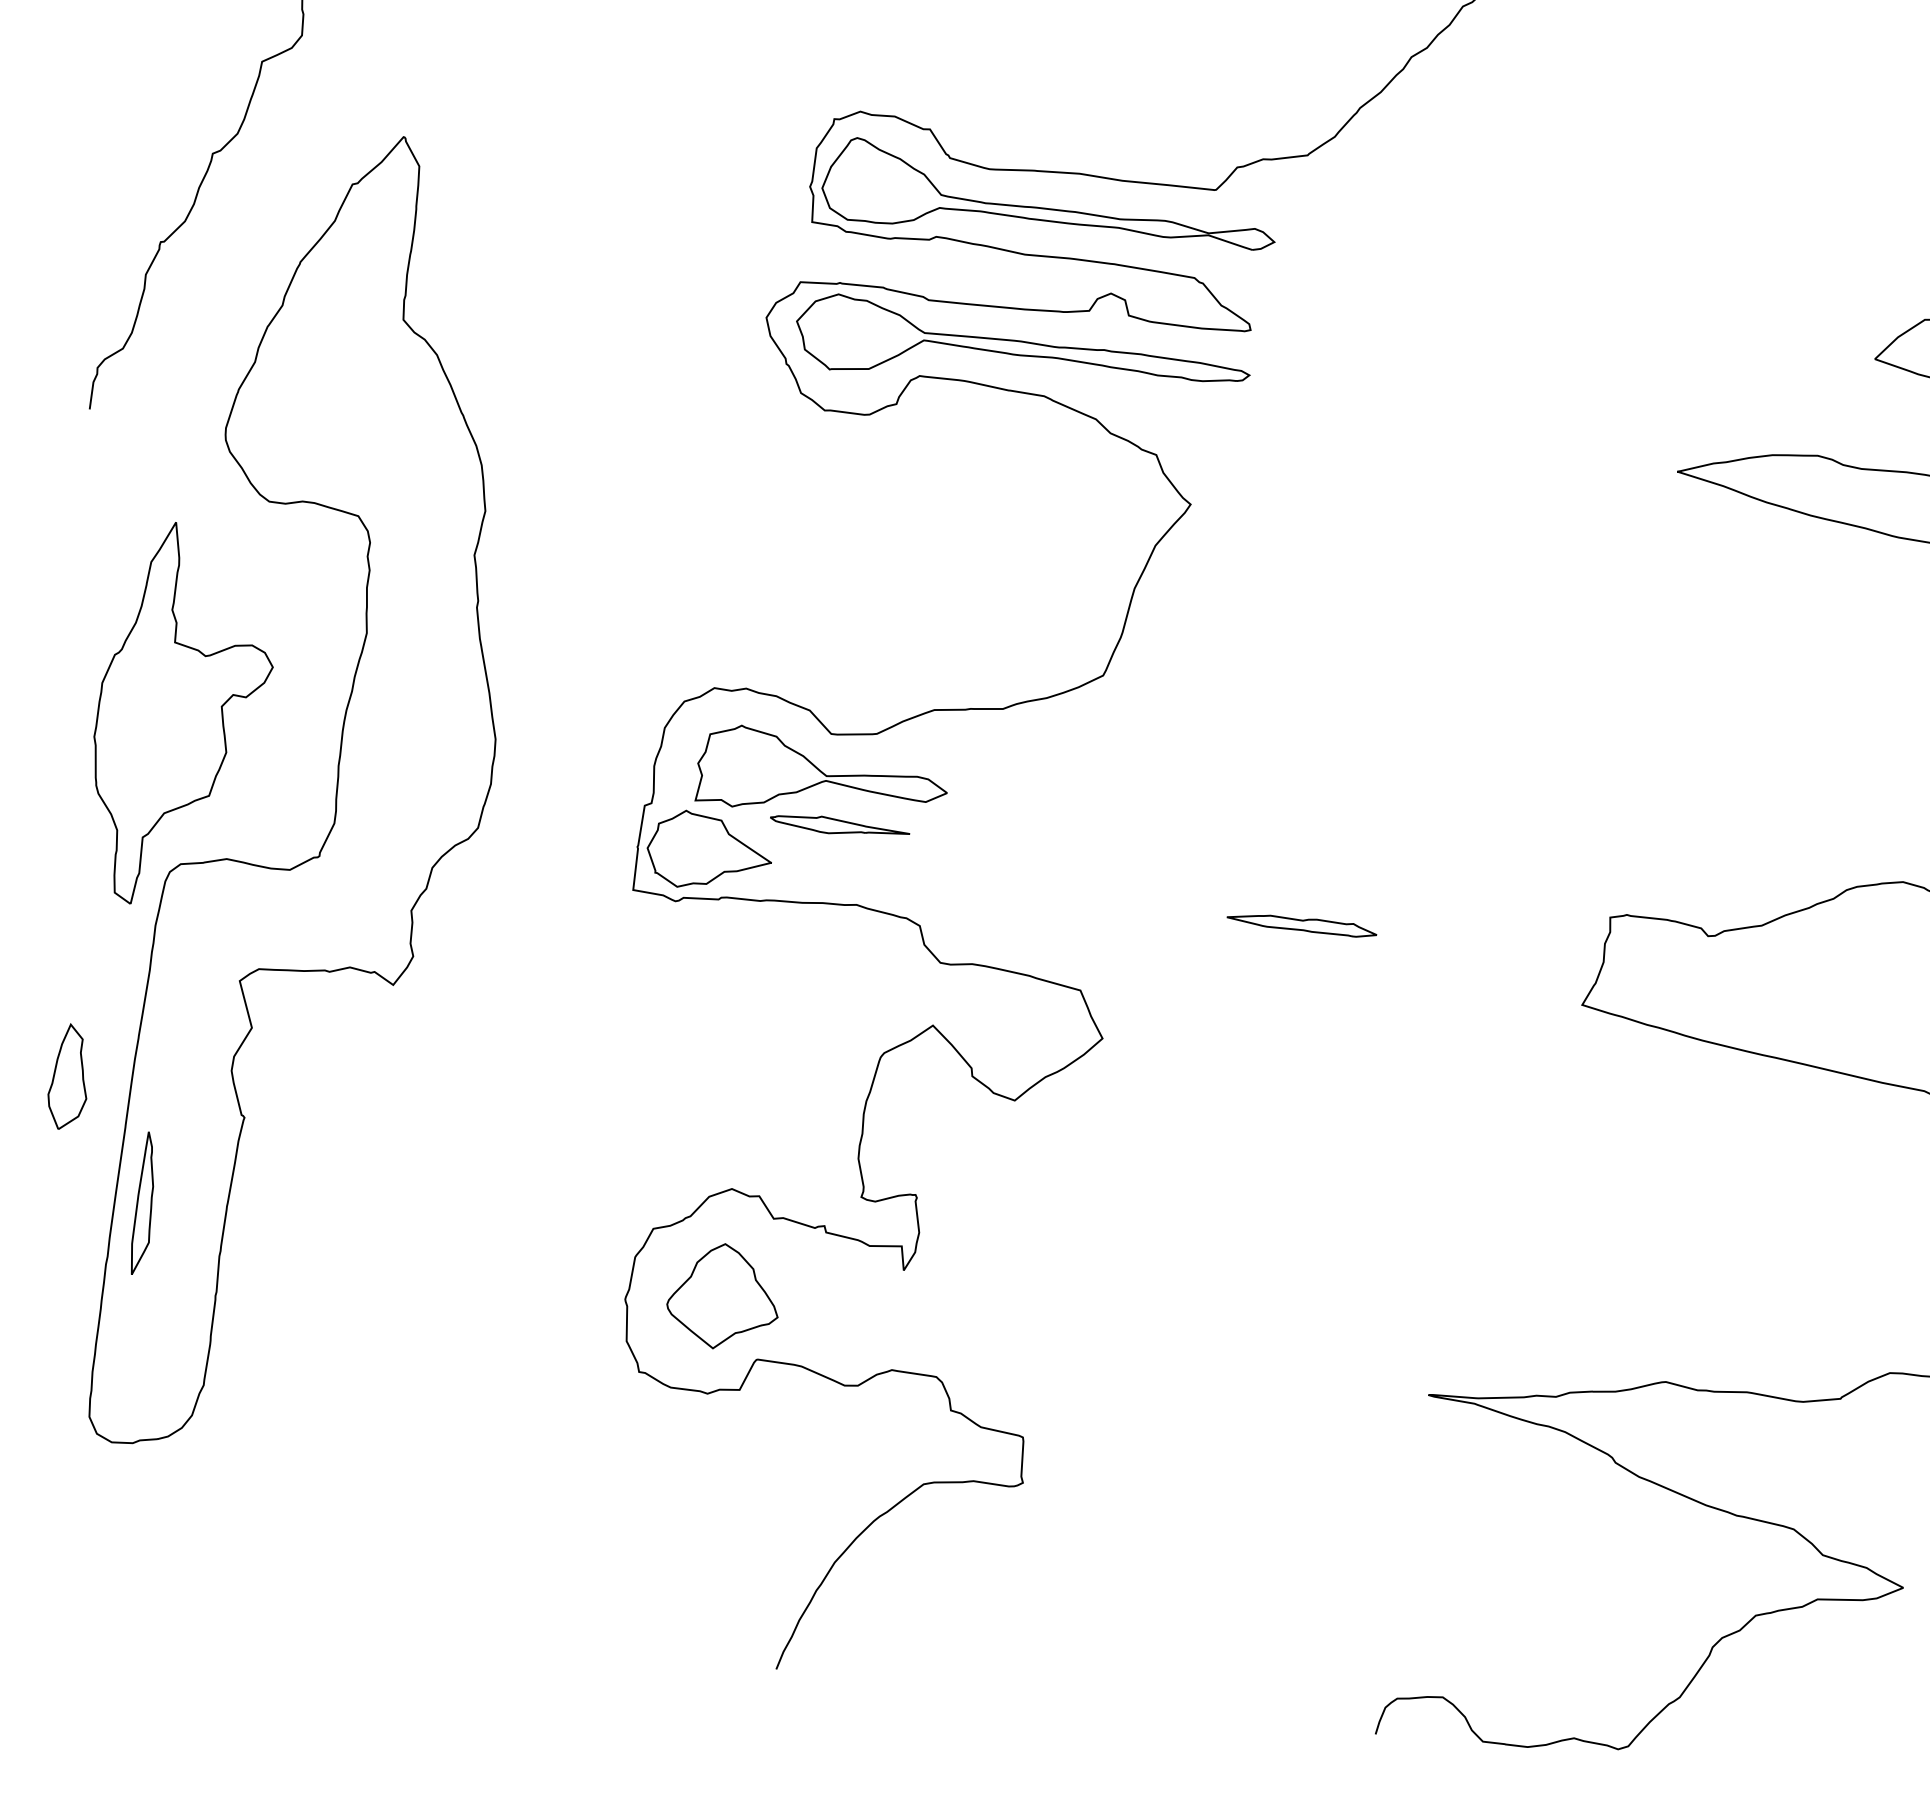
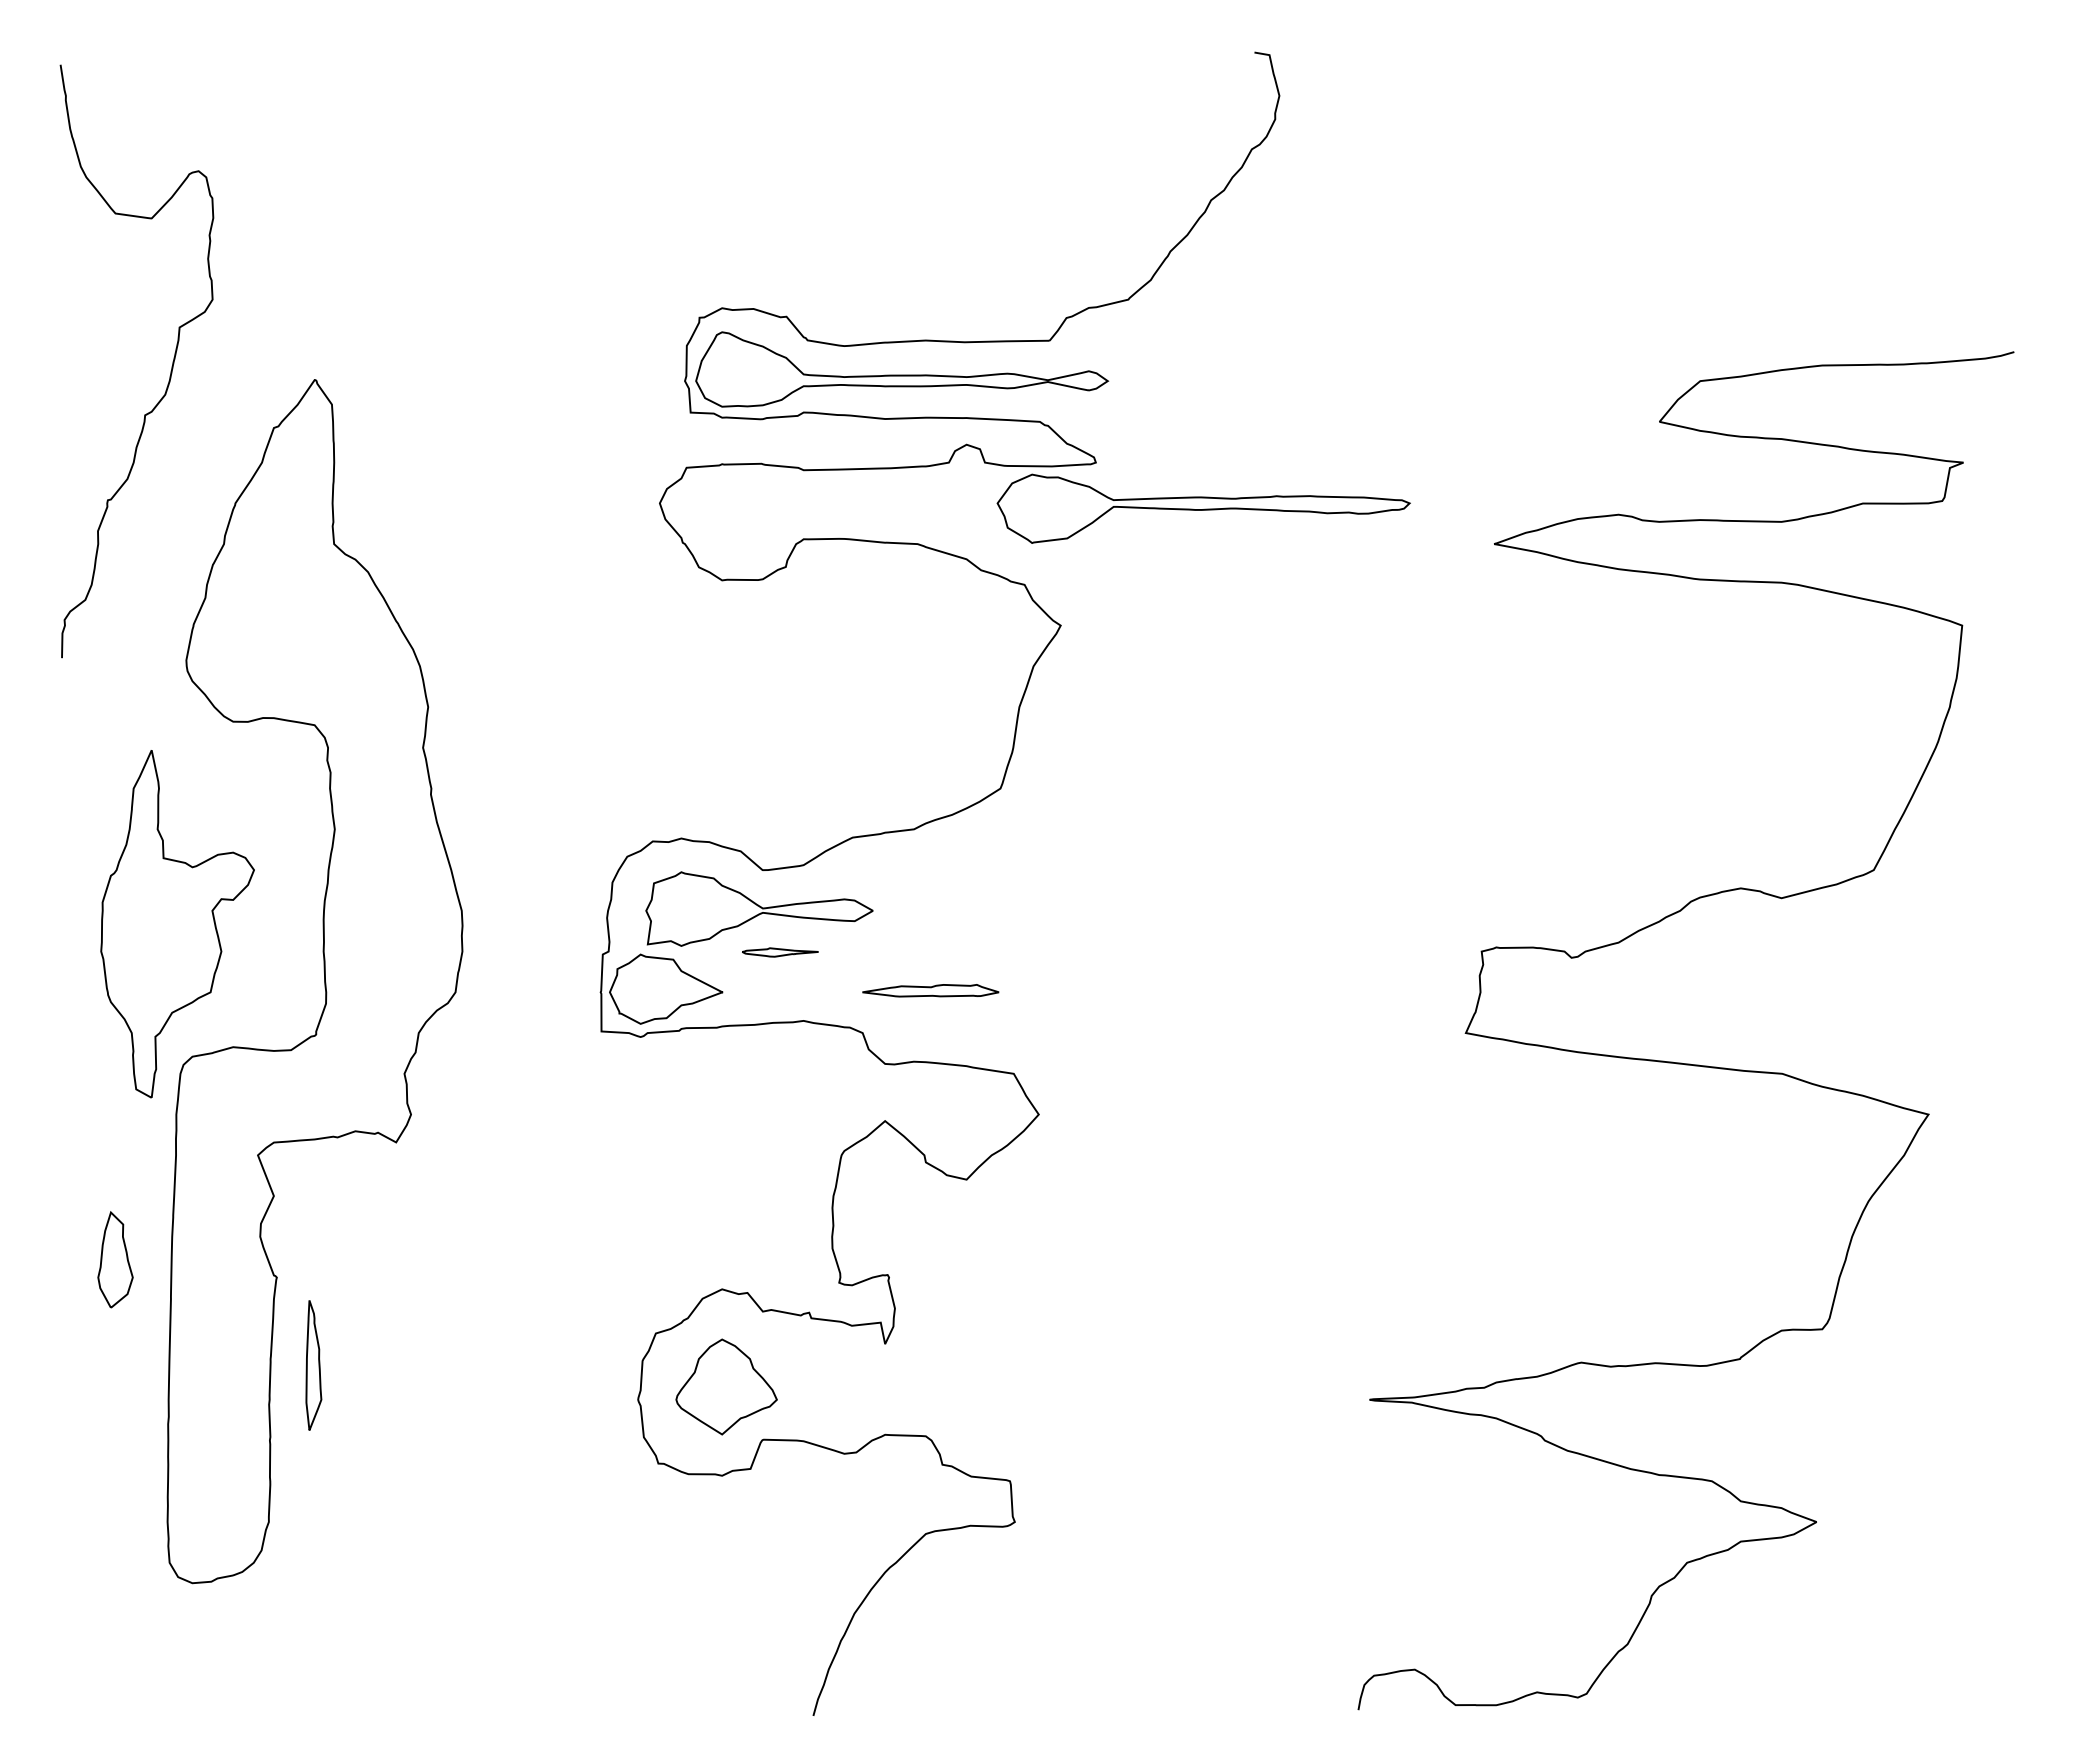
part: (1022, 353) -> (1203, 508), moved
part: (840, 826) -> (780, 952), size x0.6
part: (1301, 924) -> (930, 990), moved
part: (144, 1203) -> (313, 1365), moved

